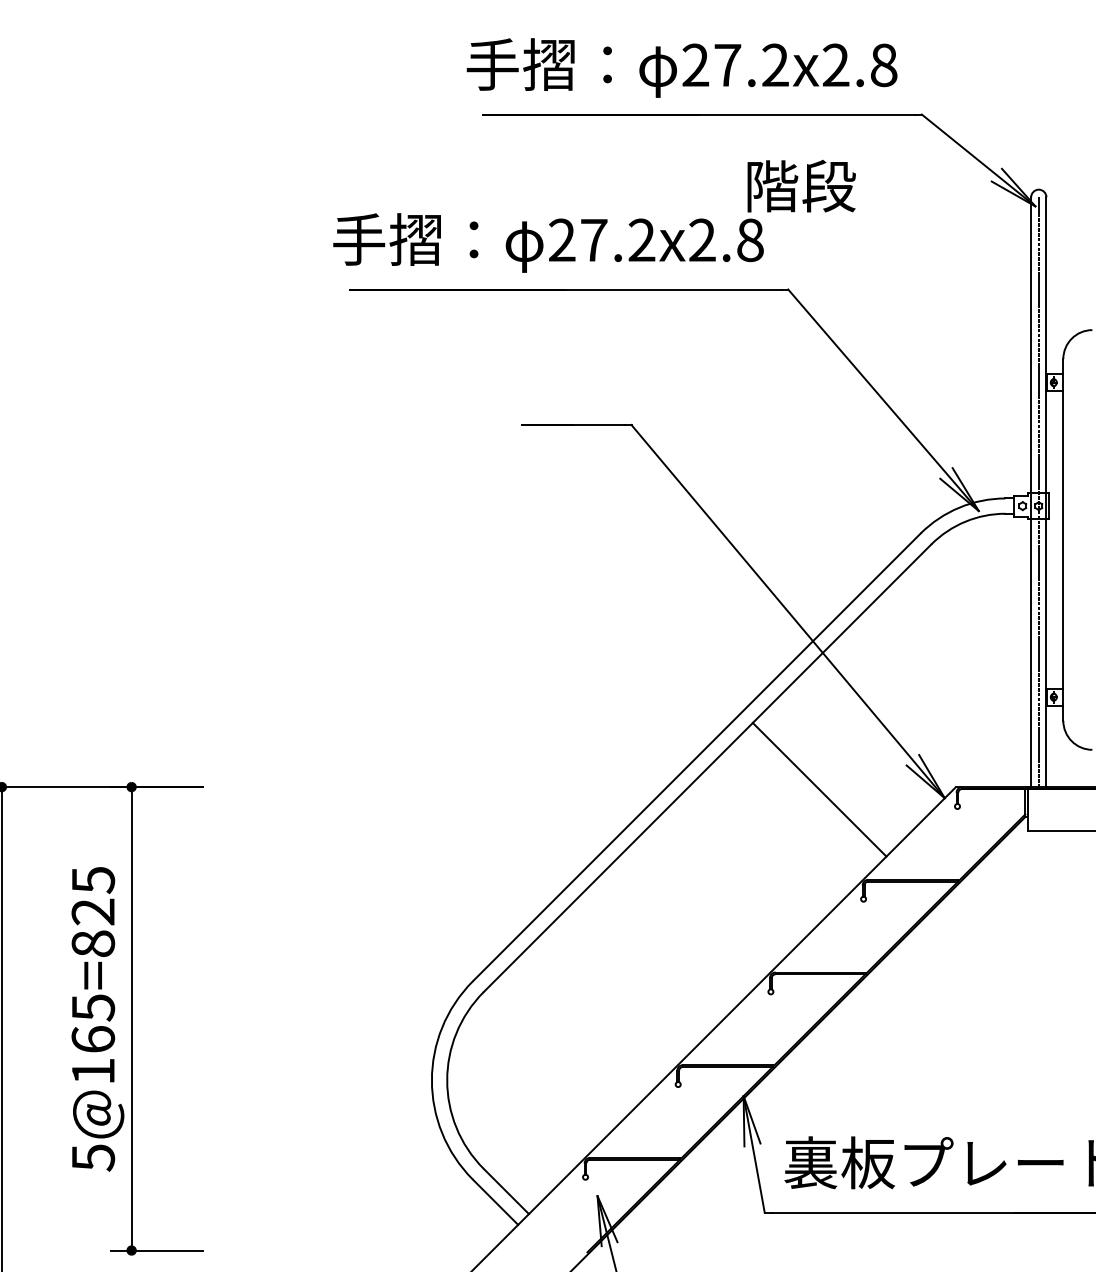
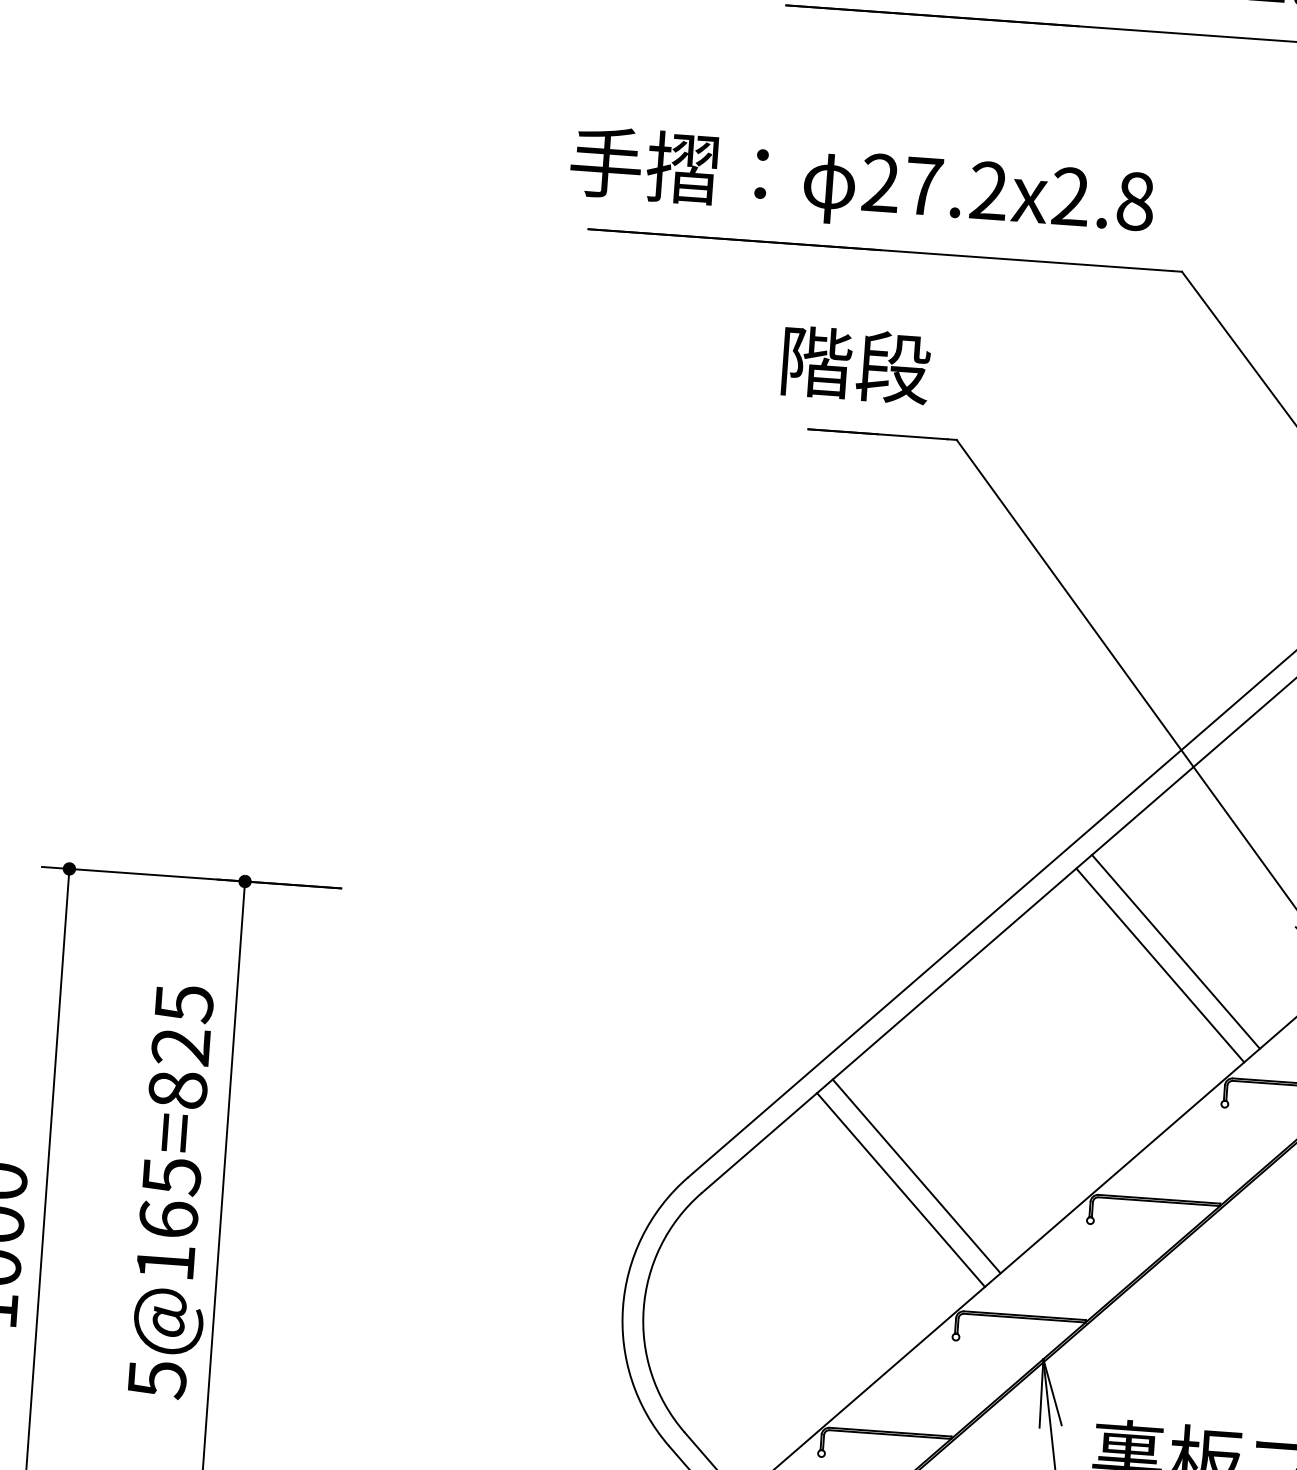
text: (801, 186) -> (855, 365), moved
line: (808, 800) -> (1159, 965), added
line: (640, 968) -> (916, 1176), added
line: (629, 979) -> (900, 1190), added

